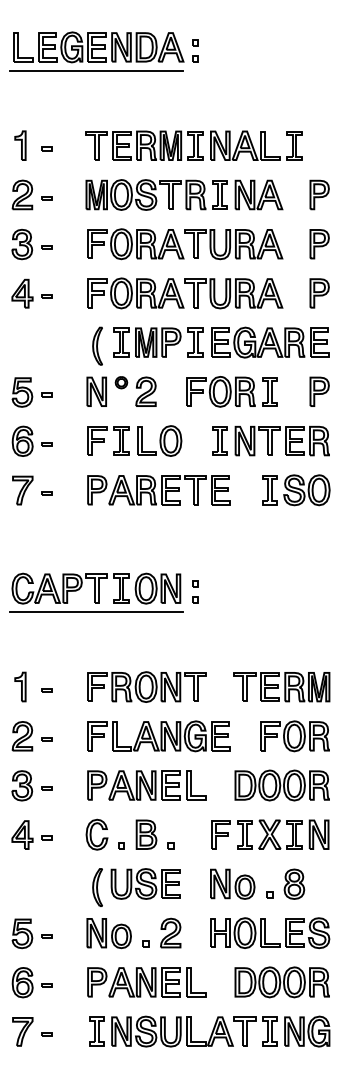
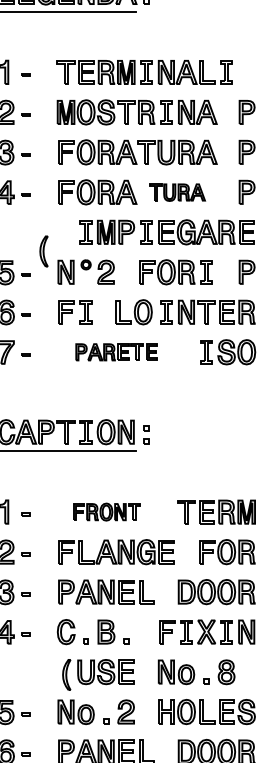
part: (233, 293) -> (177, 192), size x0.7
part: (97, 345) -> (43, 250), moved
part: (159, 440) -> (134, 311), moved
part: (158, 490) -> (116, 352), size x0.7
part: (146, 686) -> (106, 511), size x0.7

